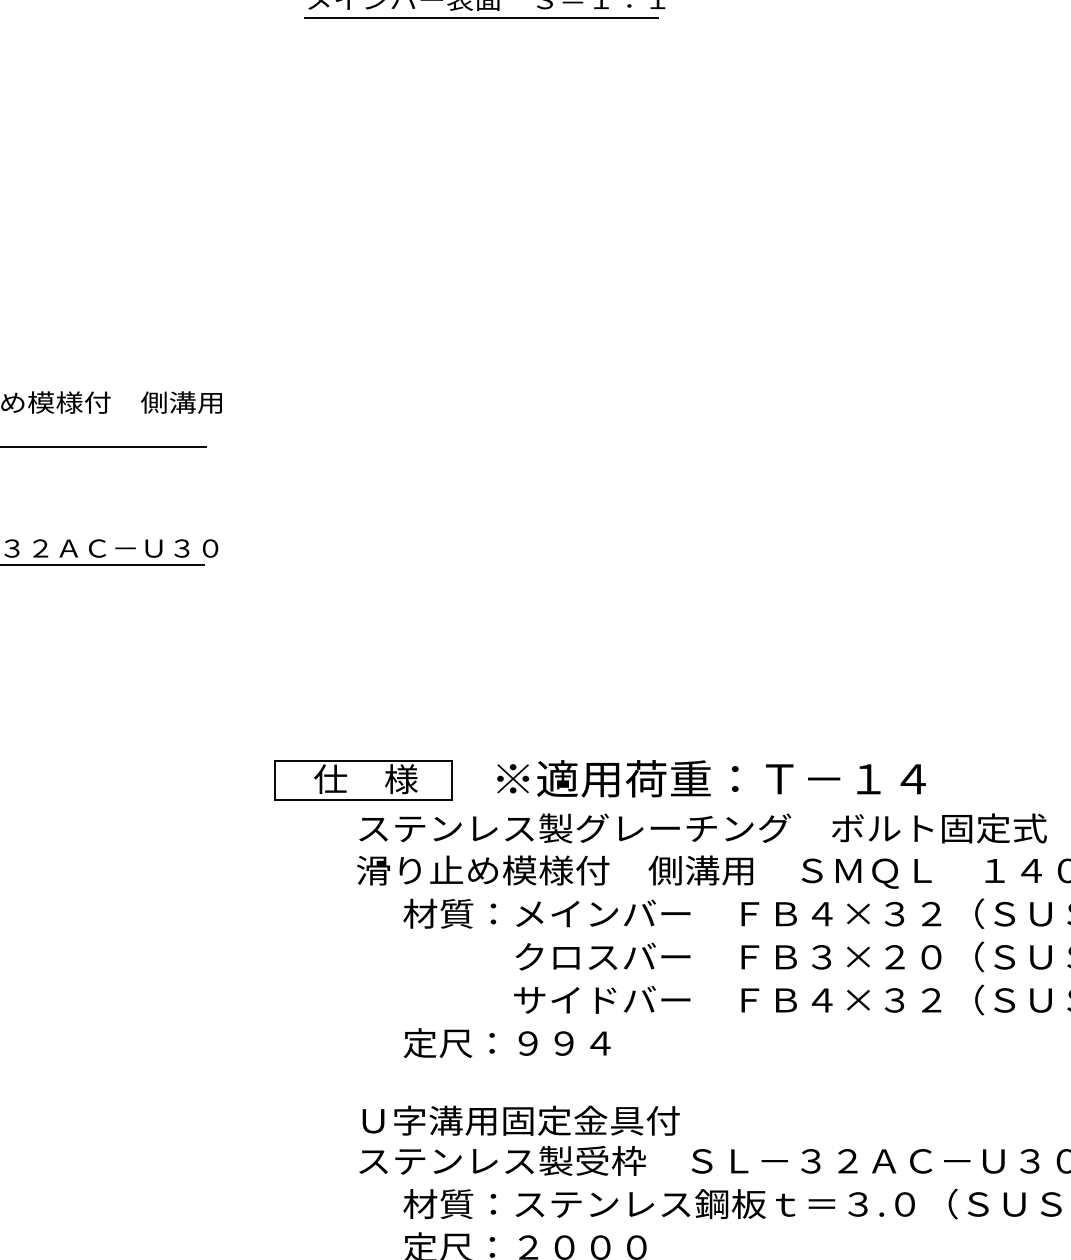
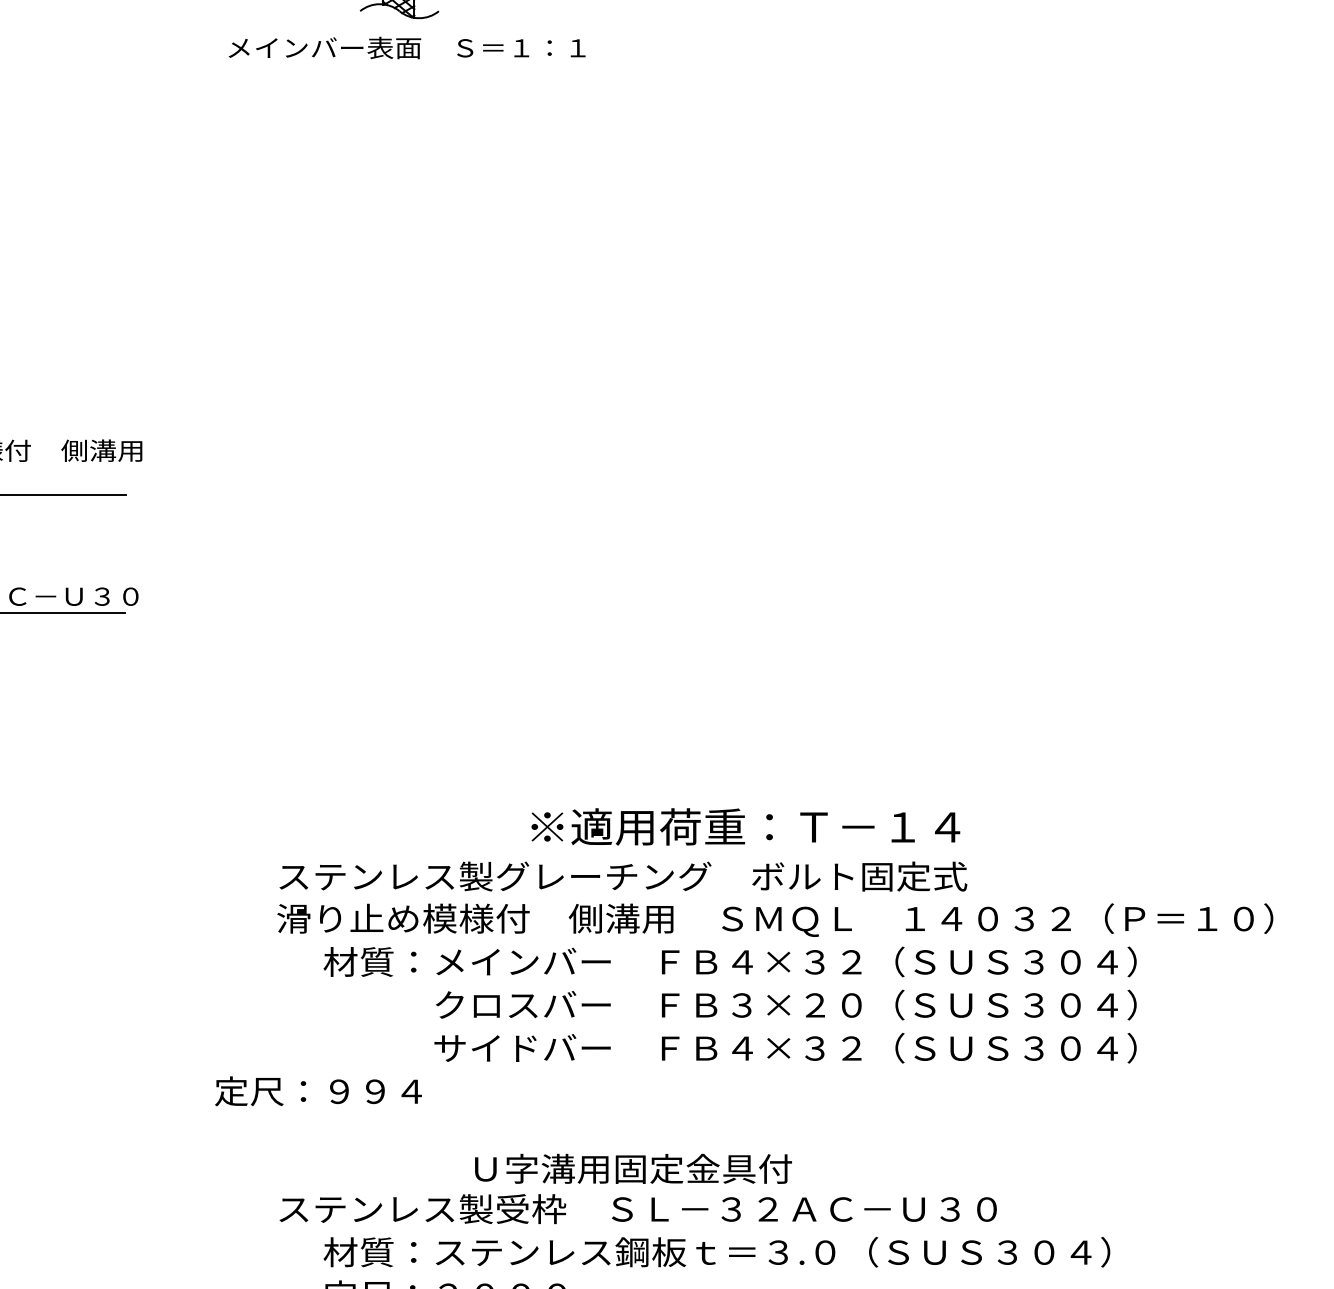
line: (481, 17) -> (401, 65), removed
text: (711, 778) -> (745, 826), moved
part: (363, 780) -> (283, 828), removed
text: (507, 1043) -> (318, 1091), moved
text: (521, 1120) -> (633, 1168), moved

